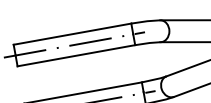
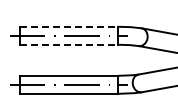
line: (73, 33) -> (69, 26), solid -> dashed
line: (77, 55) -> (69, 44), solid -> dashed

